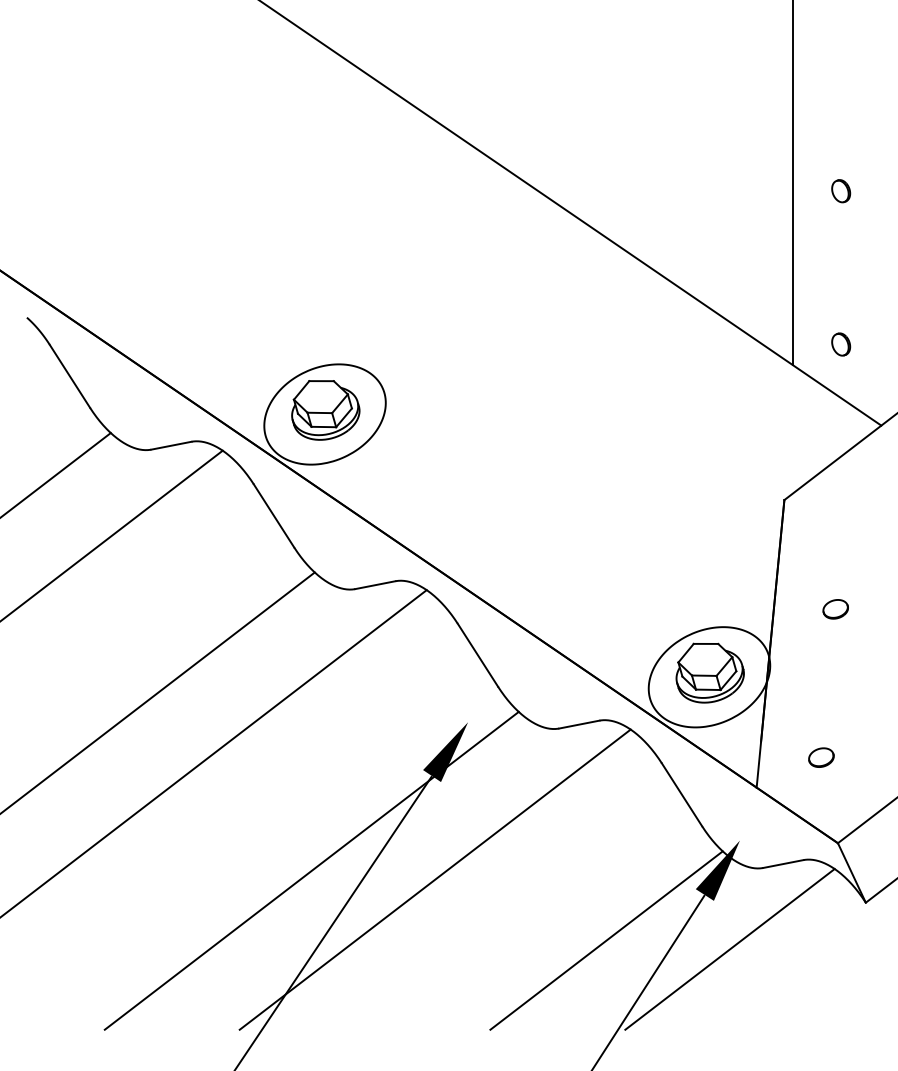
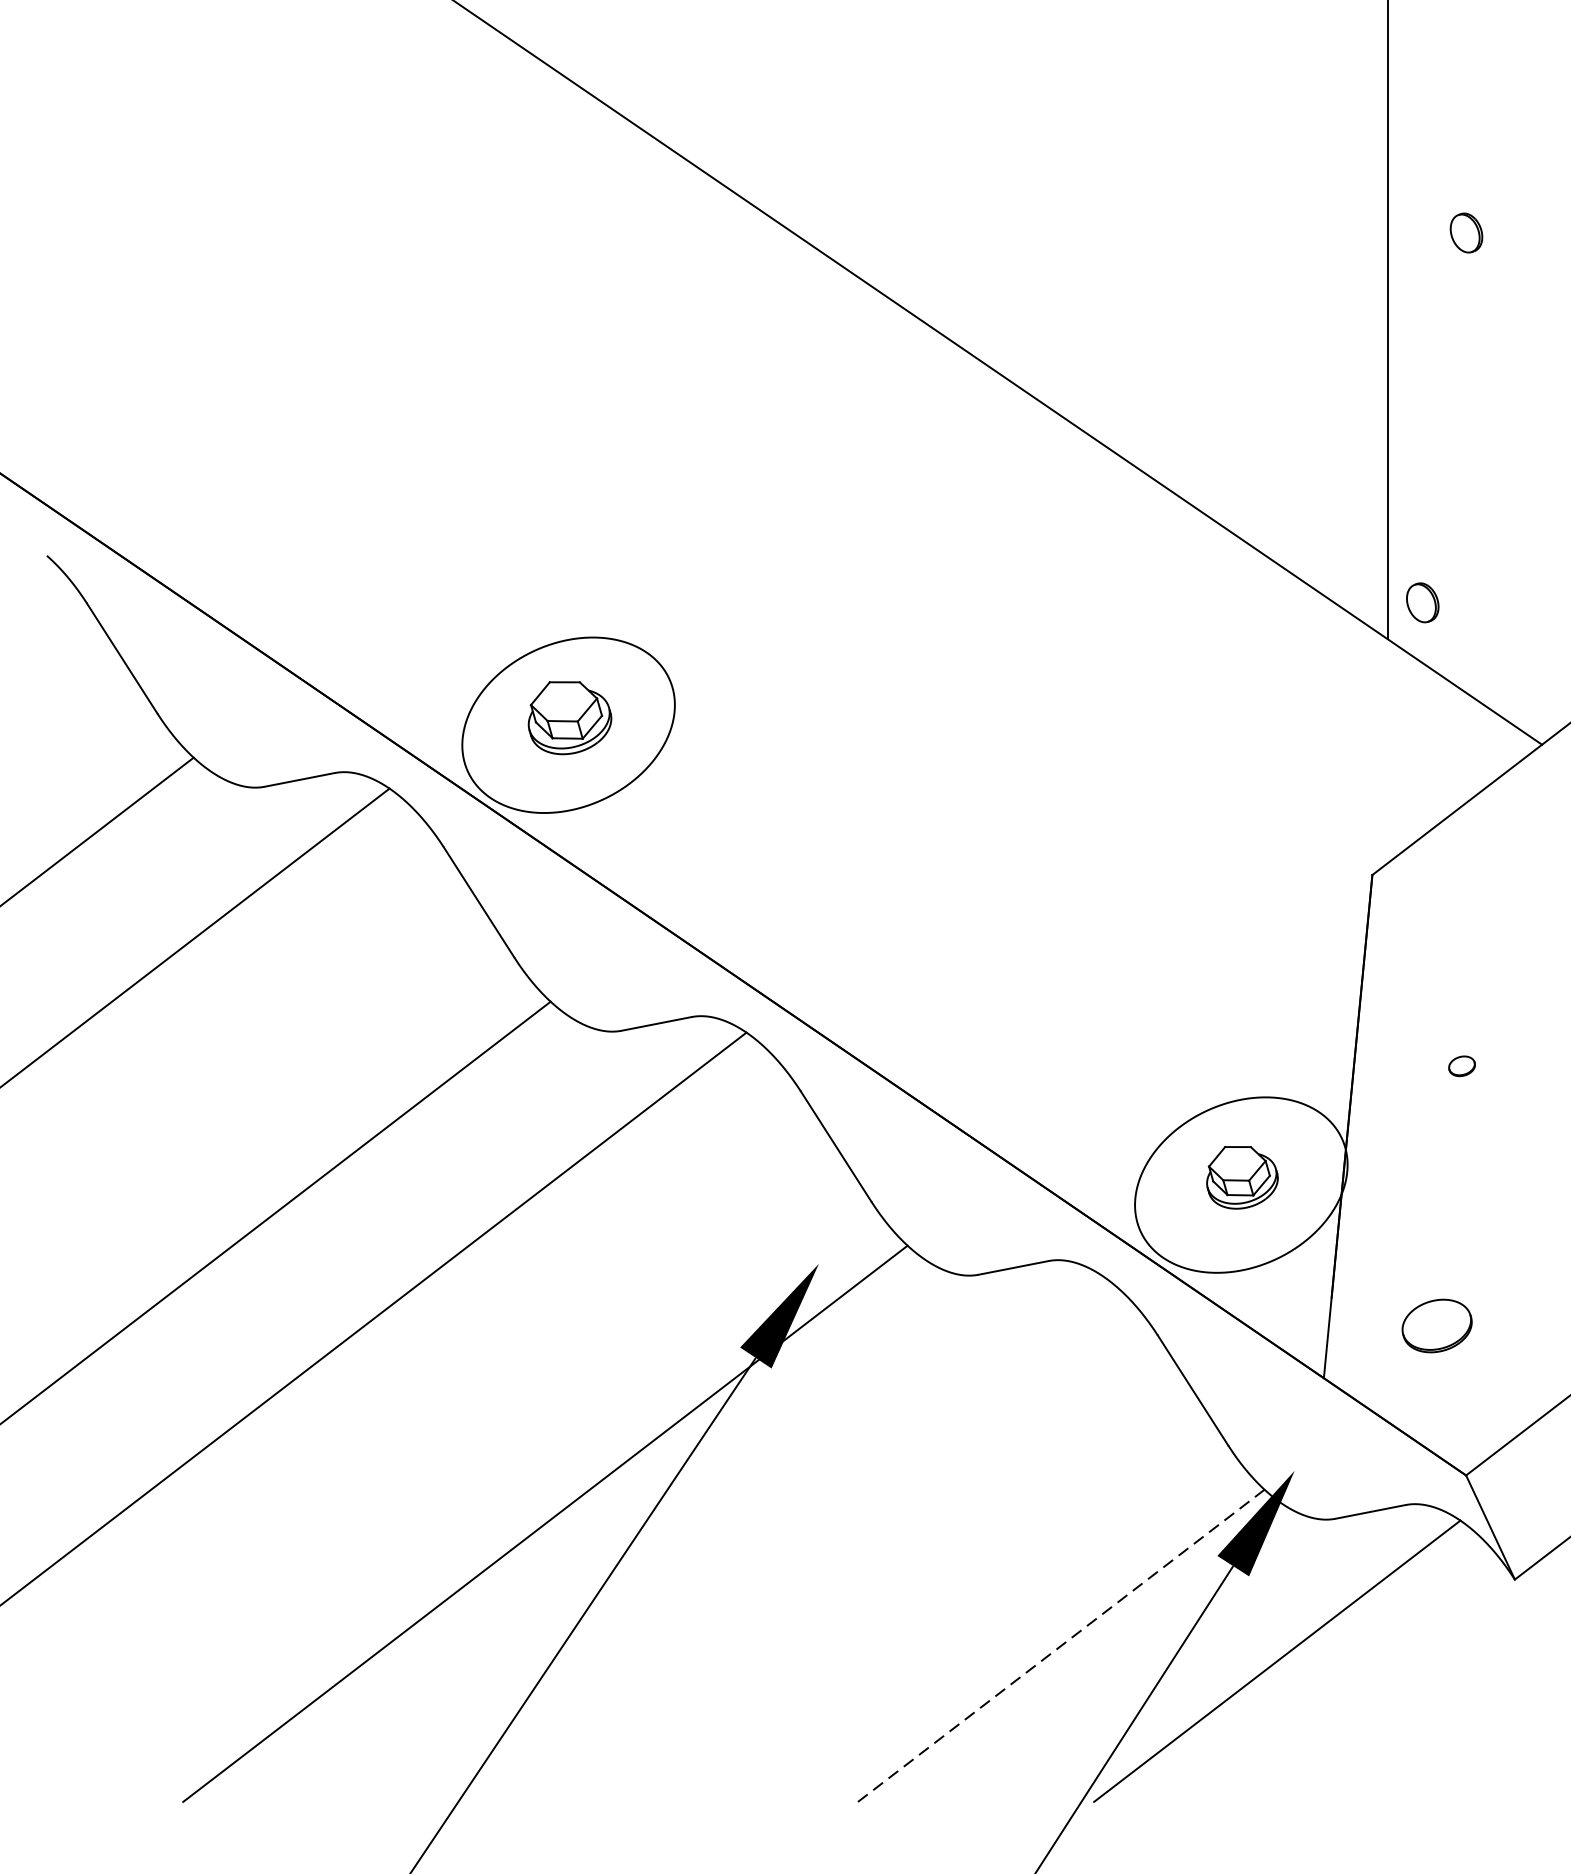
part: (841, 191) -> (1467, 233), moved
part: (841, 344) -> (1423, 602), moved
part: (325, 410) -> (569, 718), size x0.7
part: (835, 609) -> (1461, 1066), size x0.6
part: (709, 672) -> (1241, 1176), size x0.6
part: (821, 757) -> (1437, 1325), size x1.6
line: (434, 879) -> (760, 1538), removed
line: (606, 940) -> (1061, 1645), solid -> dashed

